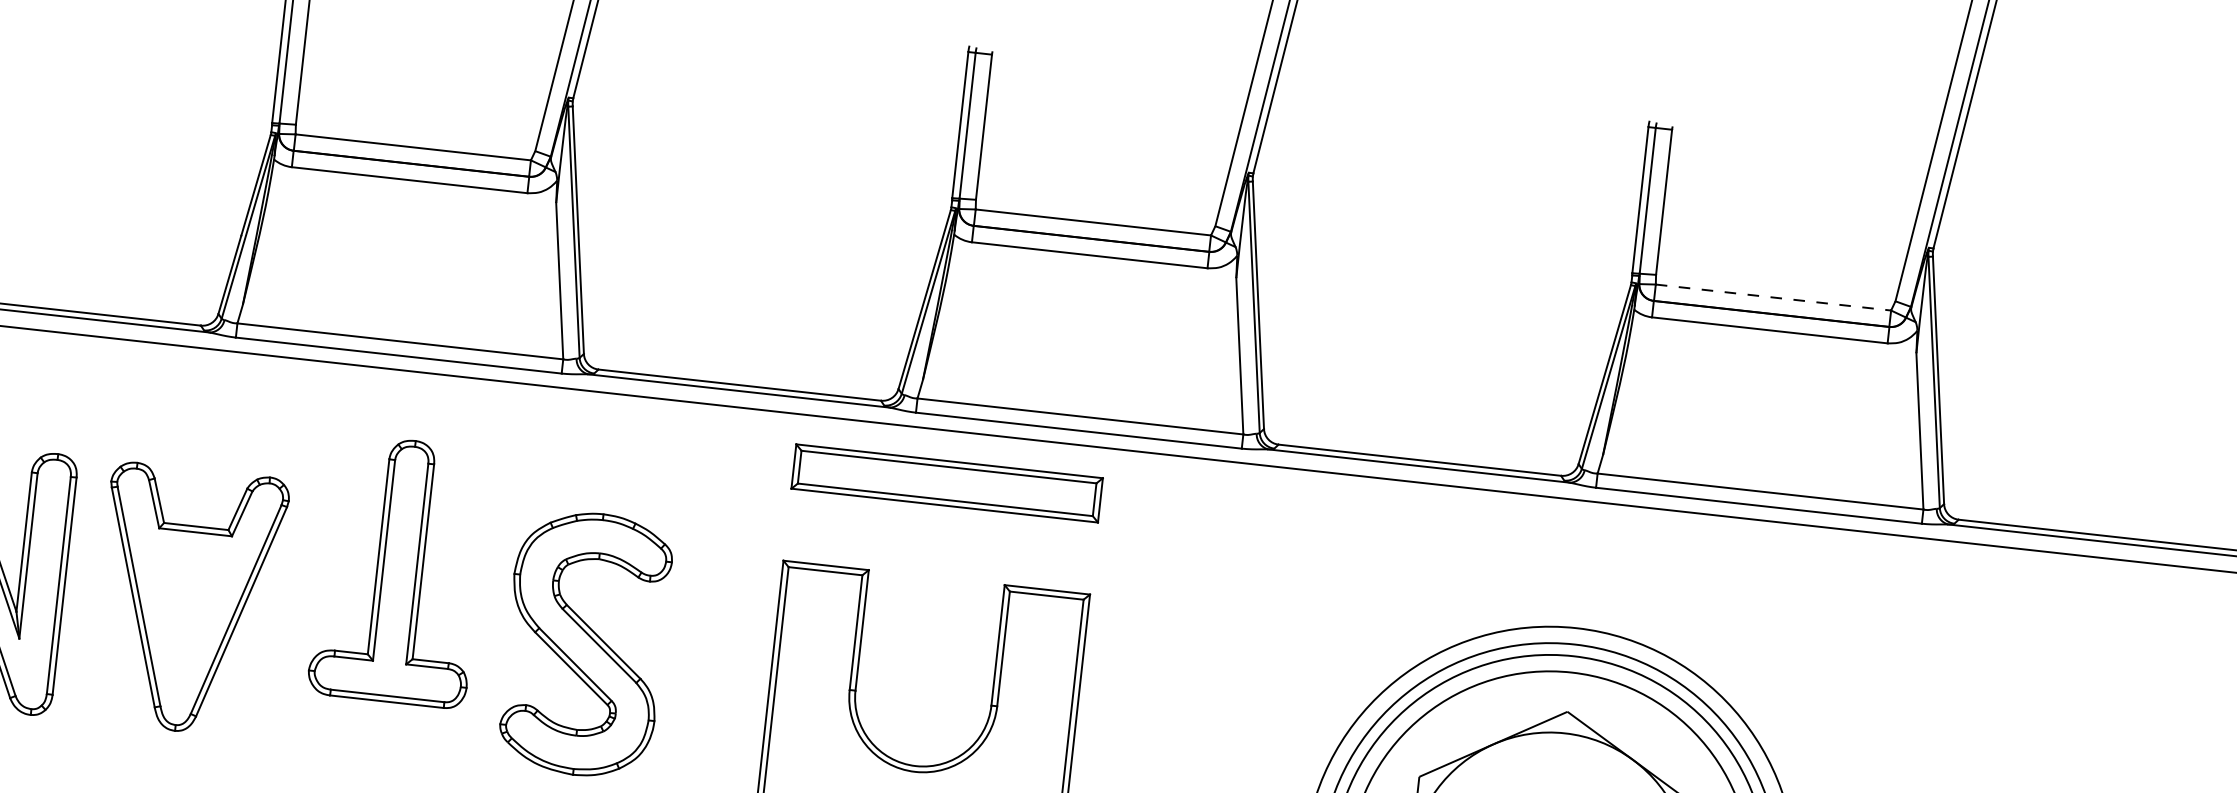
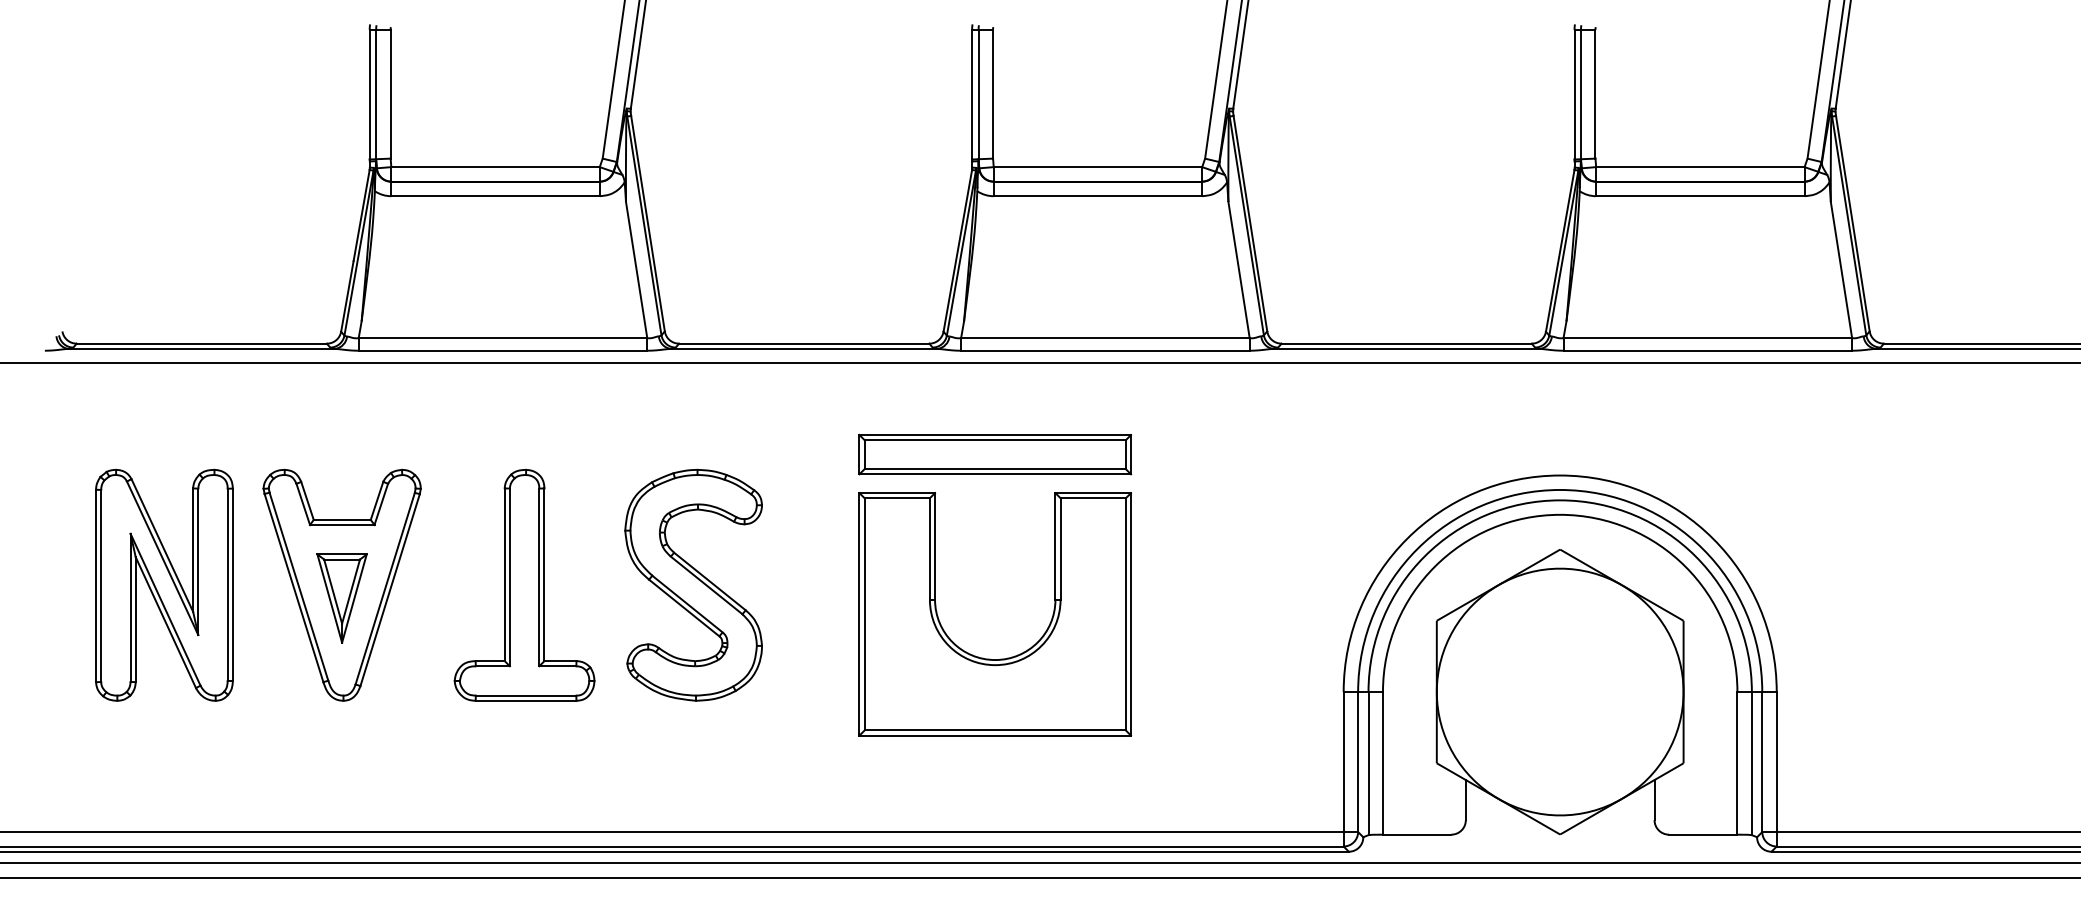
line: (1773, 297) -> (1700, 167), dashed -> solid
part: (947, 483) -> (995, 454), moved
part: (399, 570) -> (524, 584), moved
part: (185, 615) -> (341, 598), added

